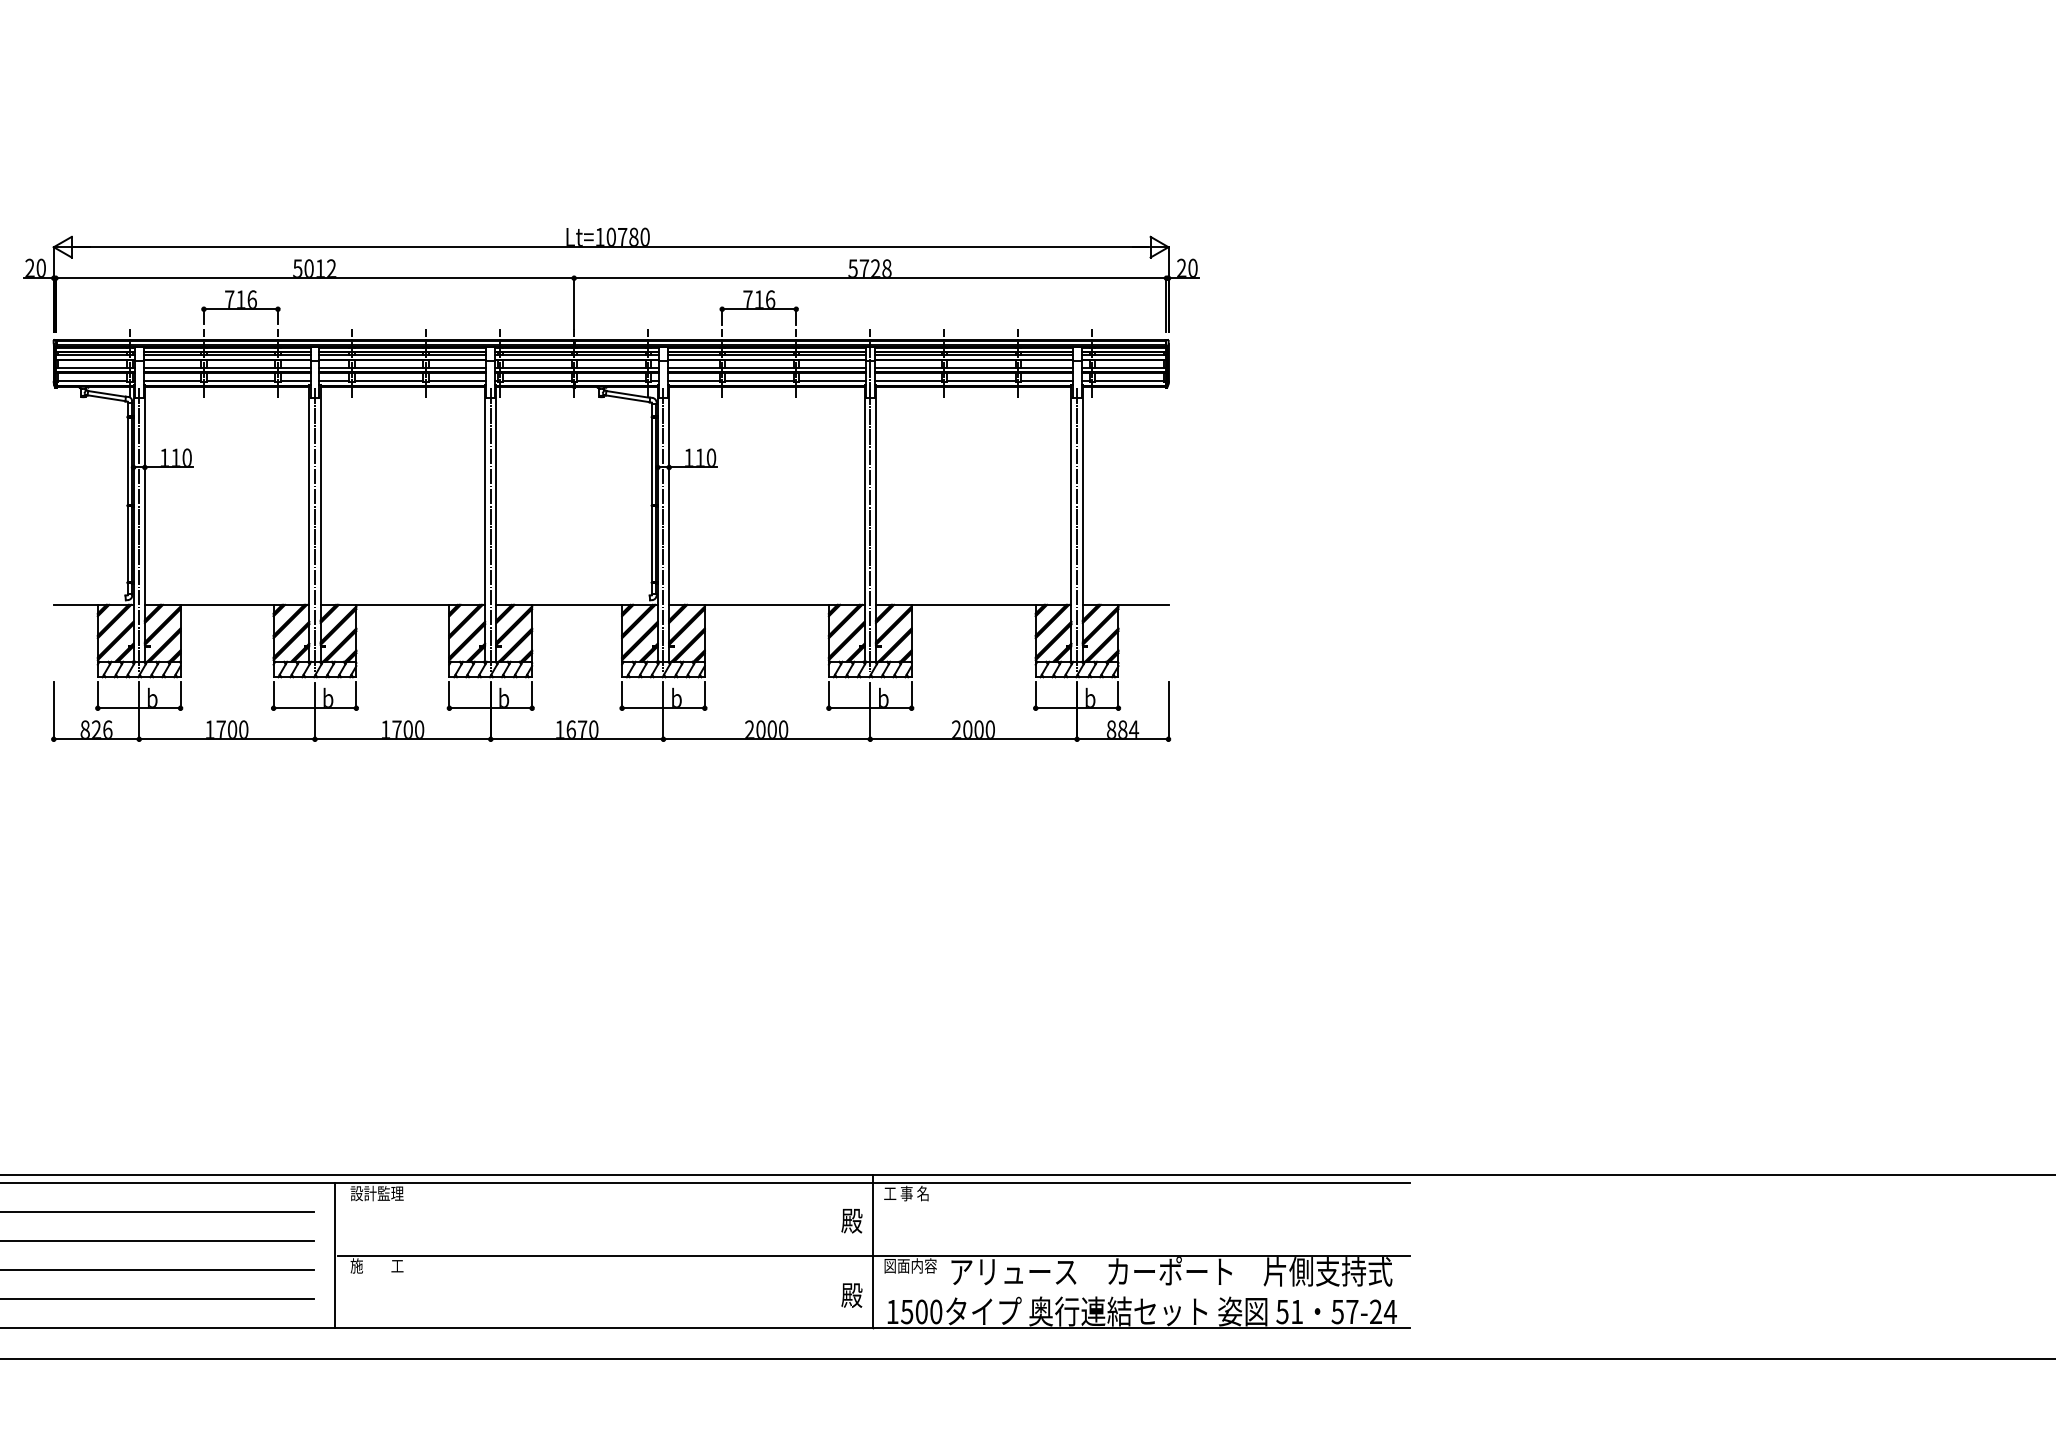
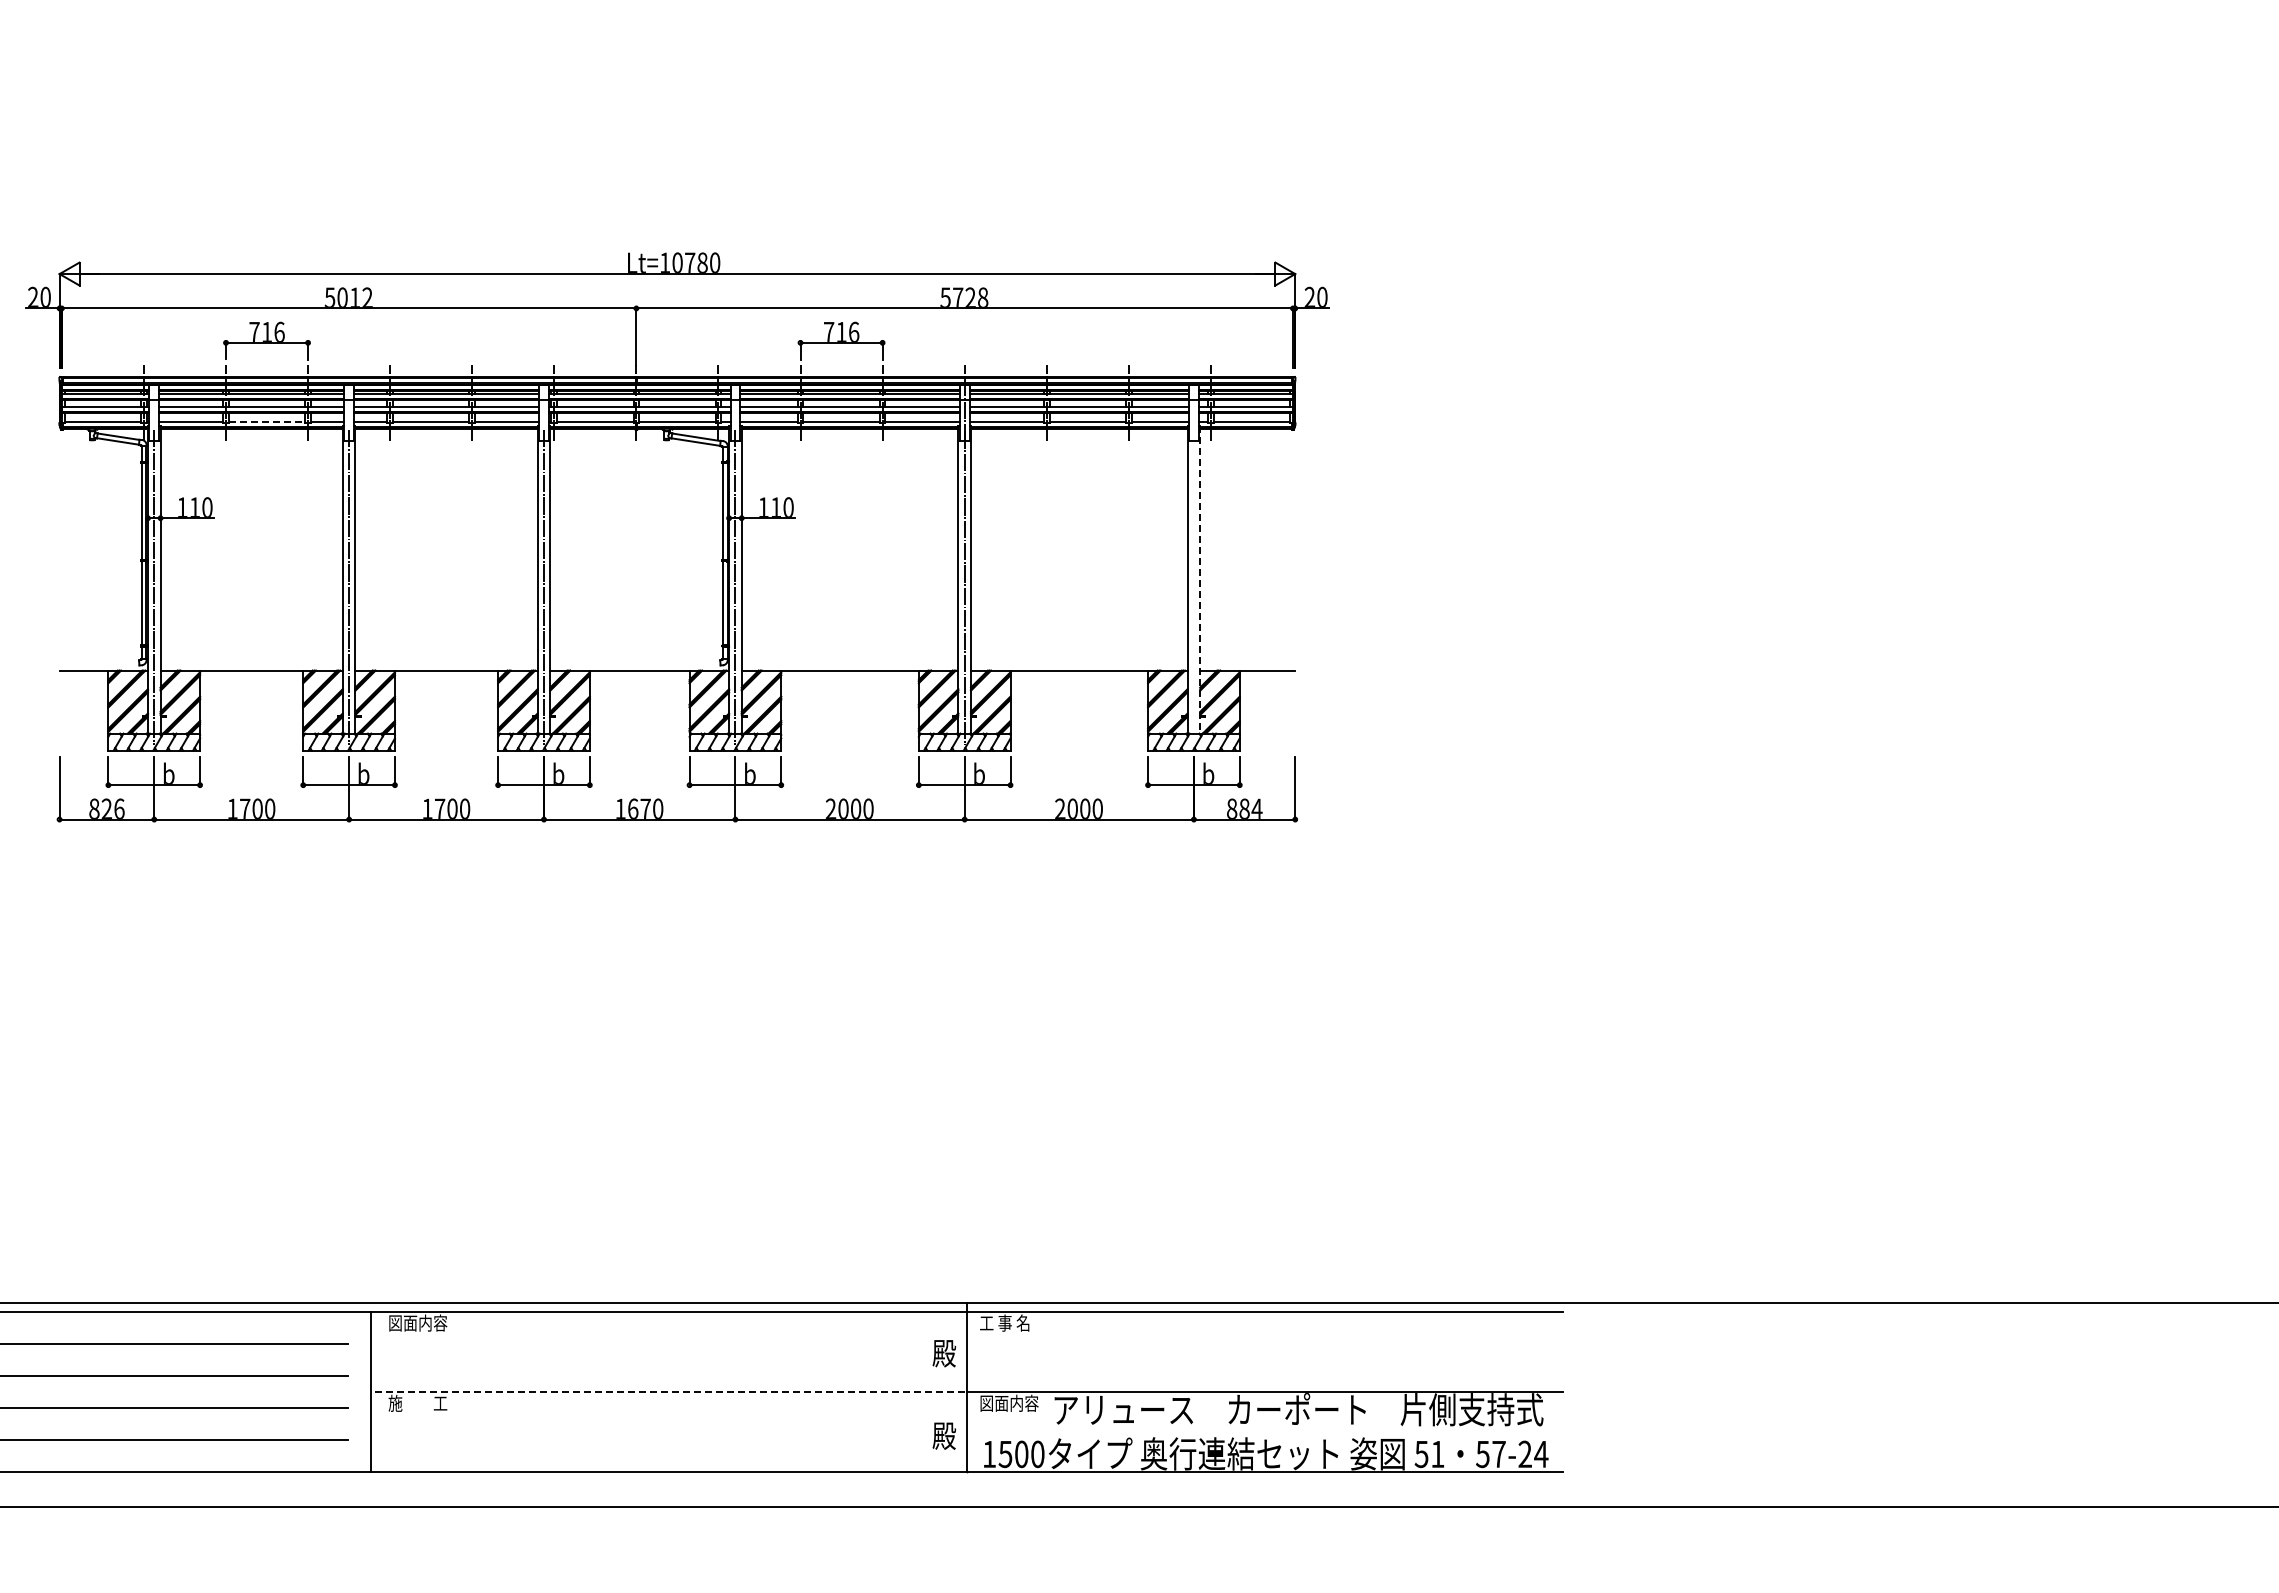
line: (241, 381) -> (267, 422), solid -> dashed
line: (1083, 523) -> (1200, 580), solid -> dashed
line: (1076, 529) -> (1193, 587), removed
text: (376, 1193) -> (417, 1322), 設計監理 -> 図面内容
line: (605, 1256) -> (671, 1392), solid -> dashed

